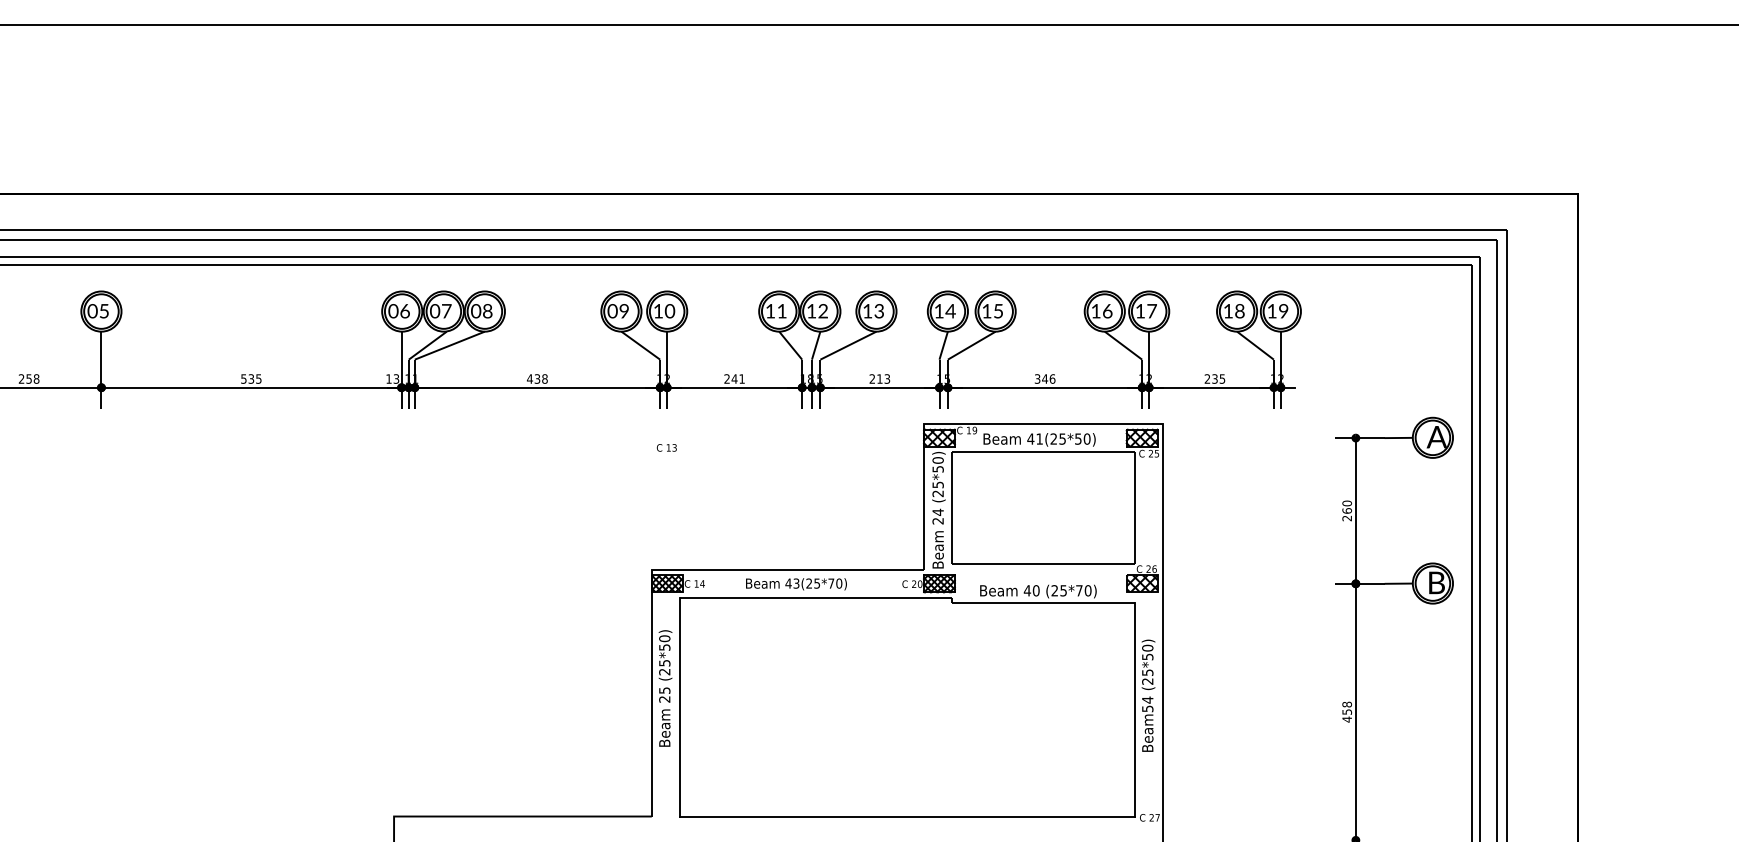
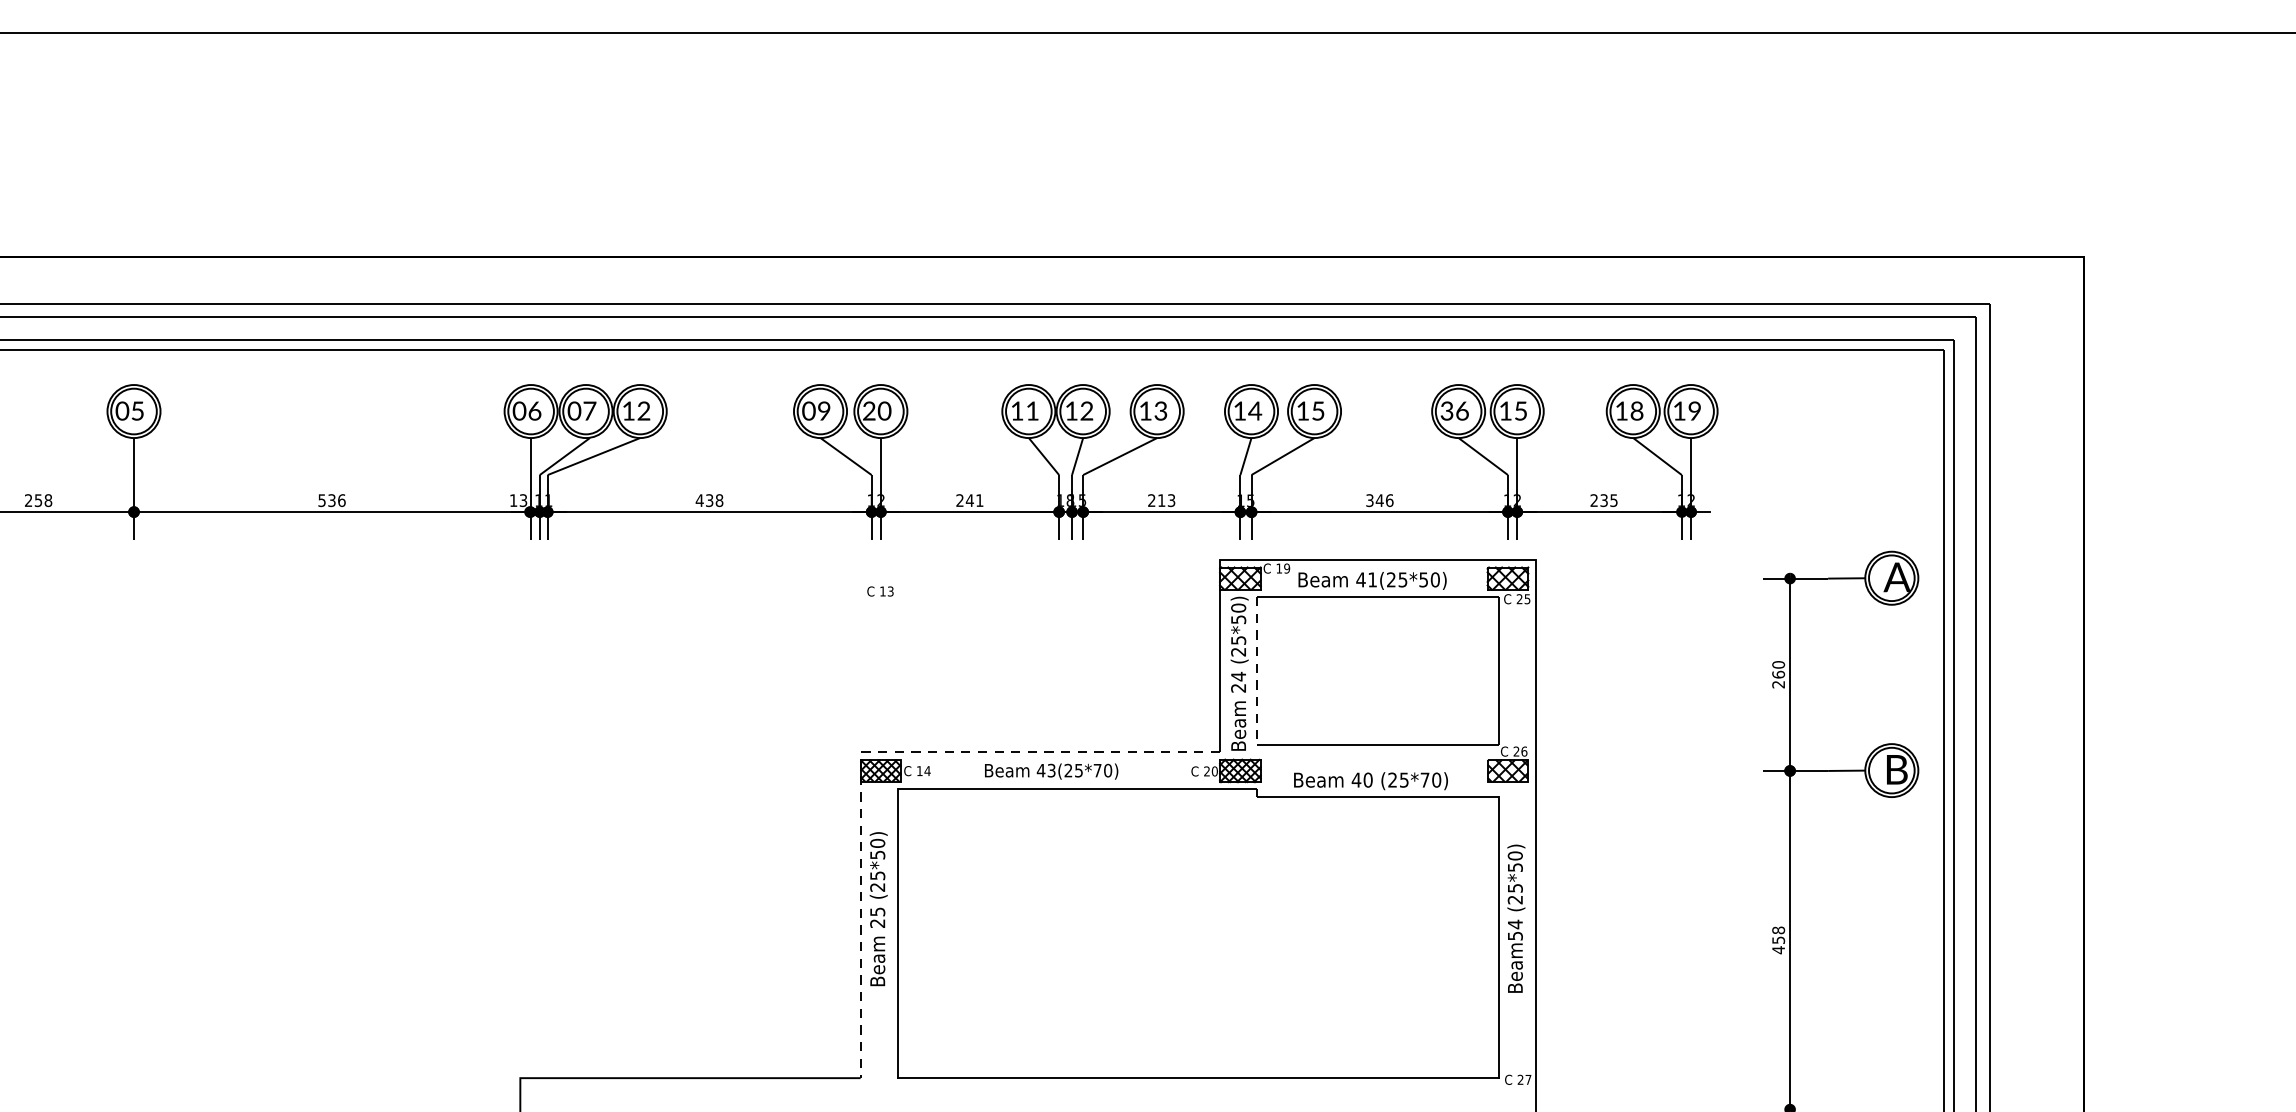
text: (481, 311) -> (635, 411), 08 -> 12
text: (658, 311) -> (869, 411), 10 -> 20
text: (1095, 311) -> (1446, 411), 16 -> 36
text: (1151, 311) -> (1520, 411), 17 -> 15
text: (258, 378) -> (341, 499), 535 -> 536
line: (952, 508) -> (1257, 671), solid -> dashed
line: (663, 569) -> (876, 752), solid -> dashed

